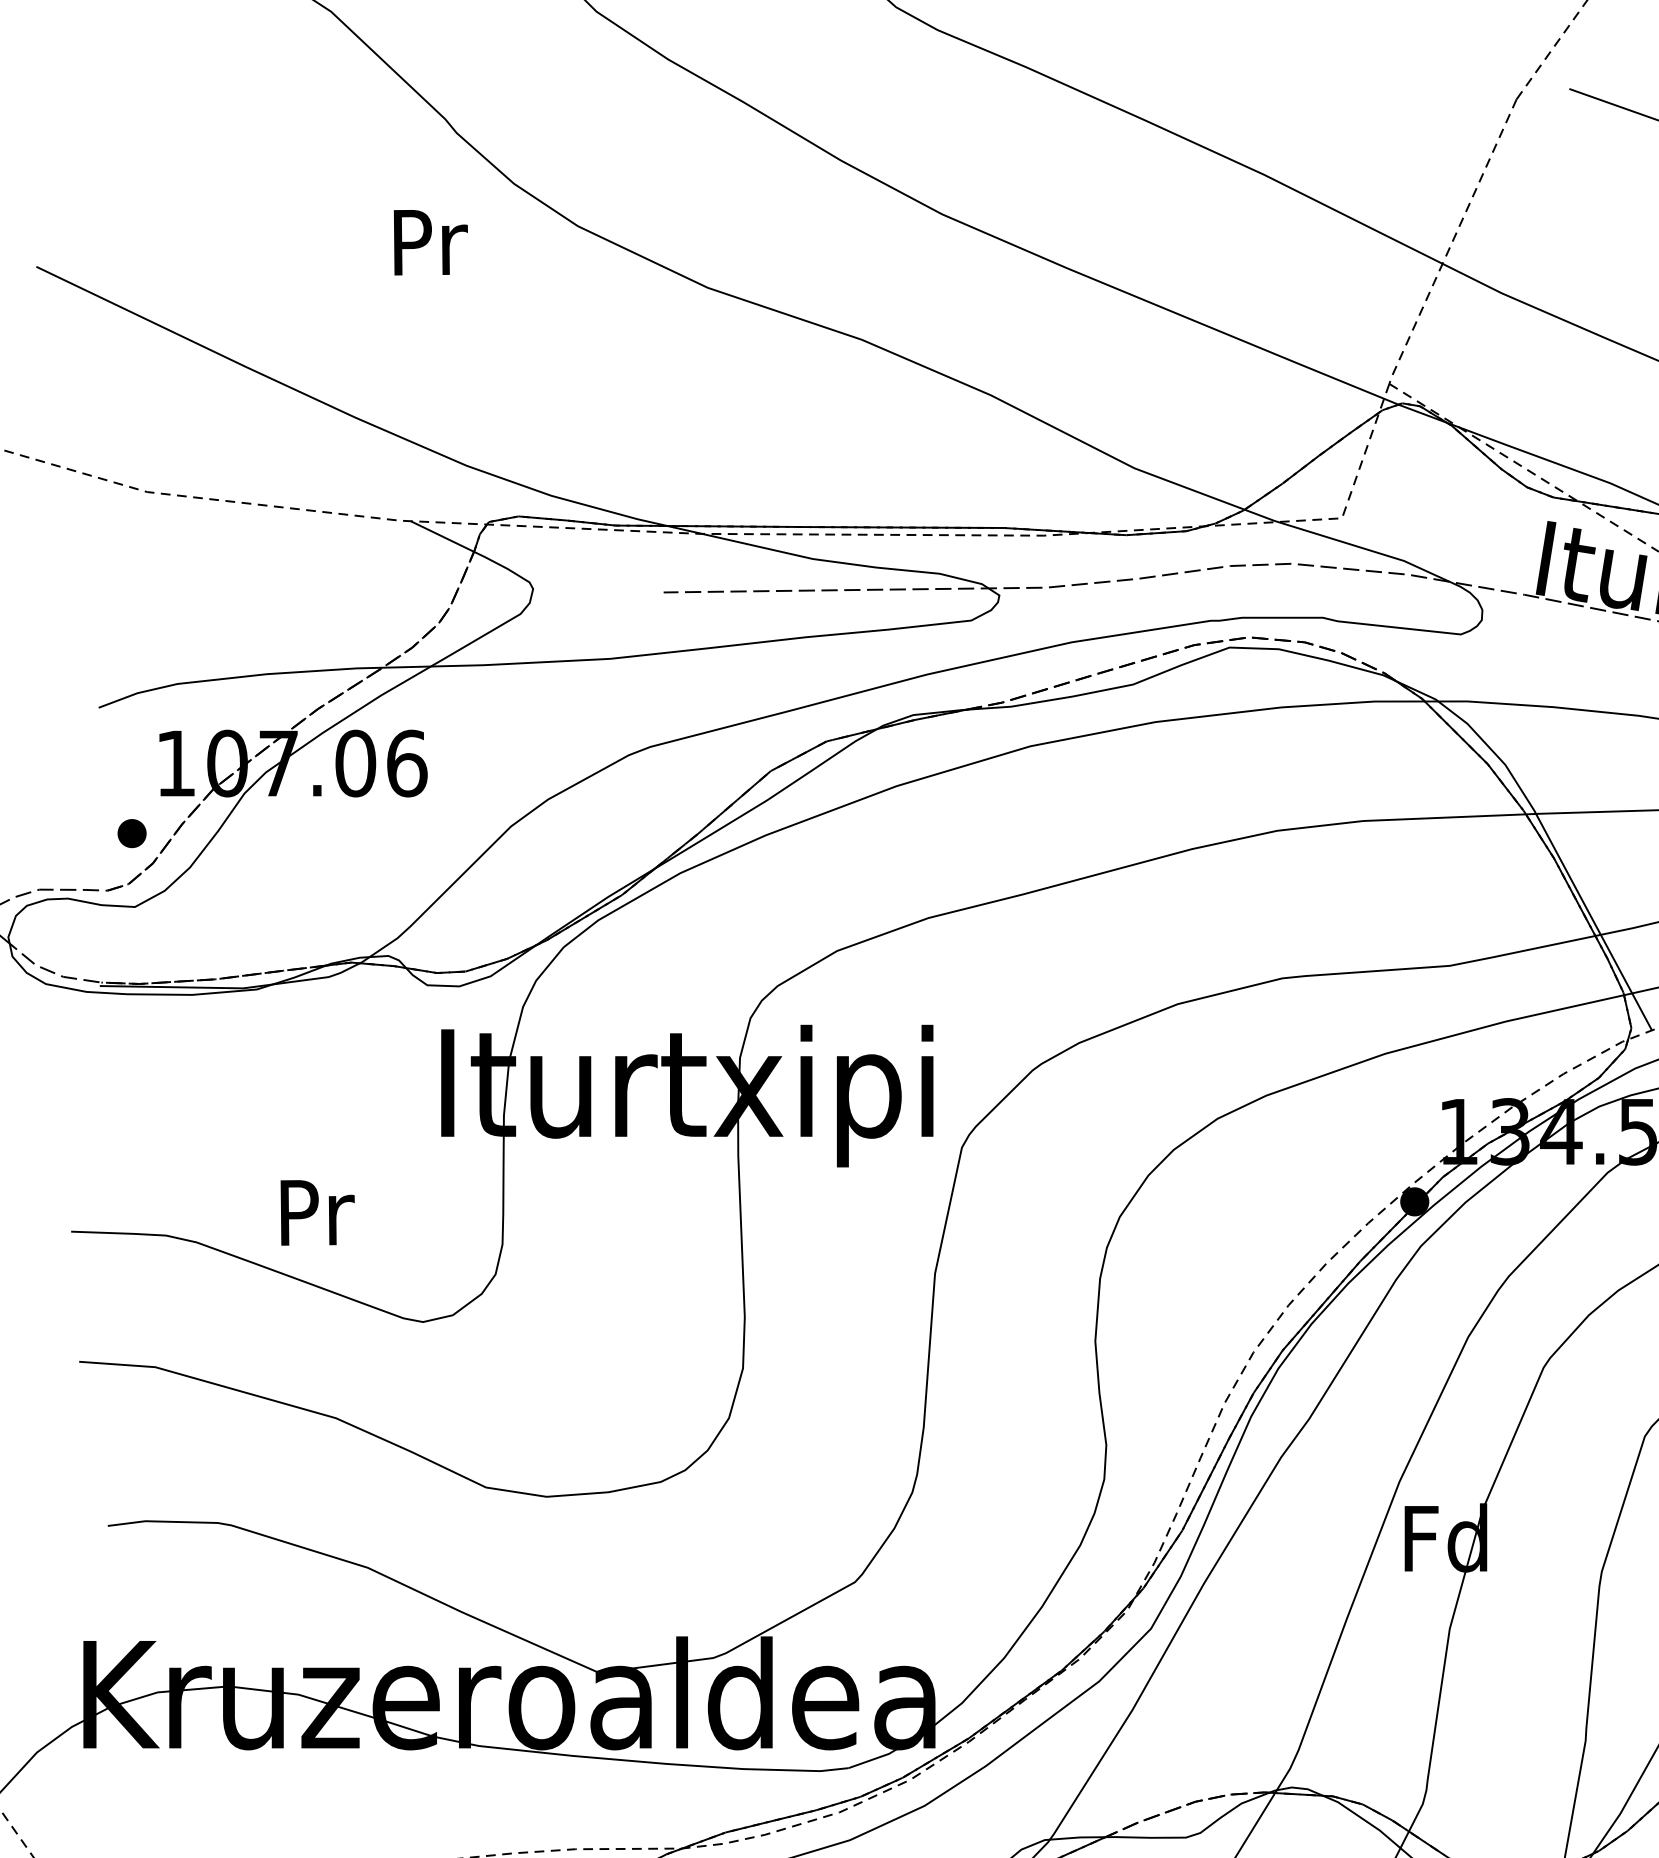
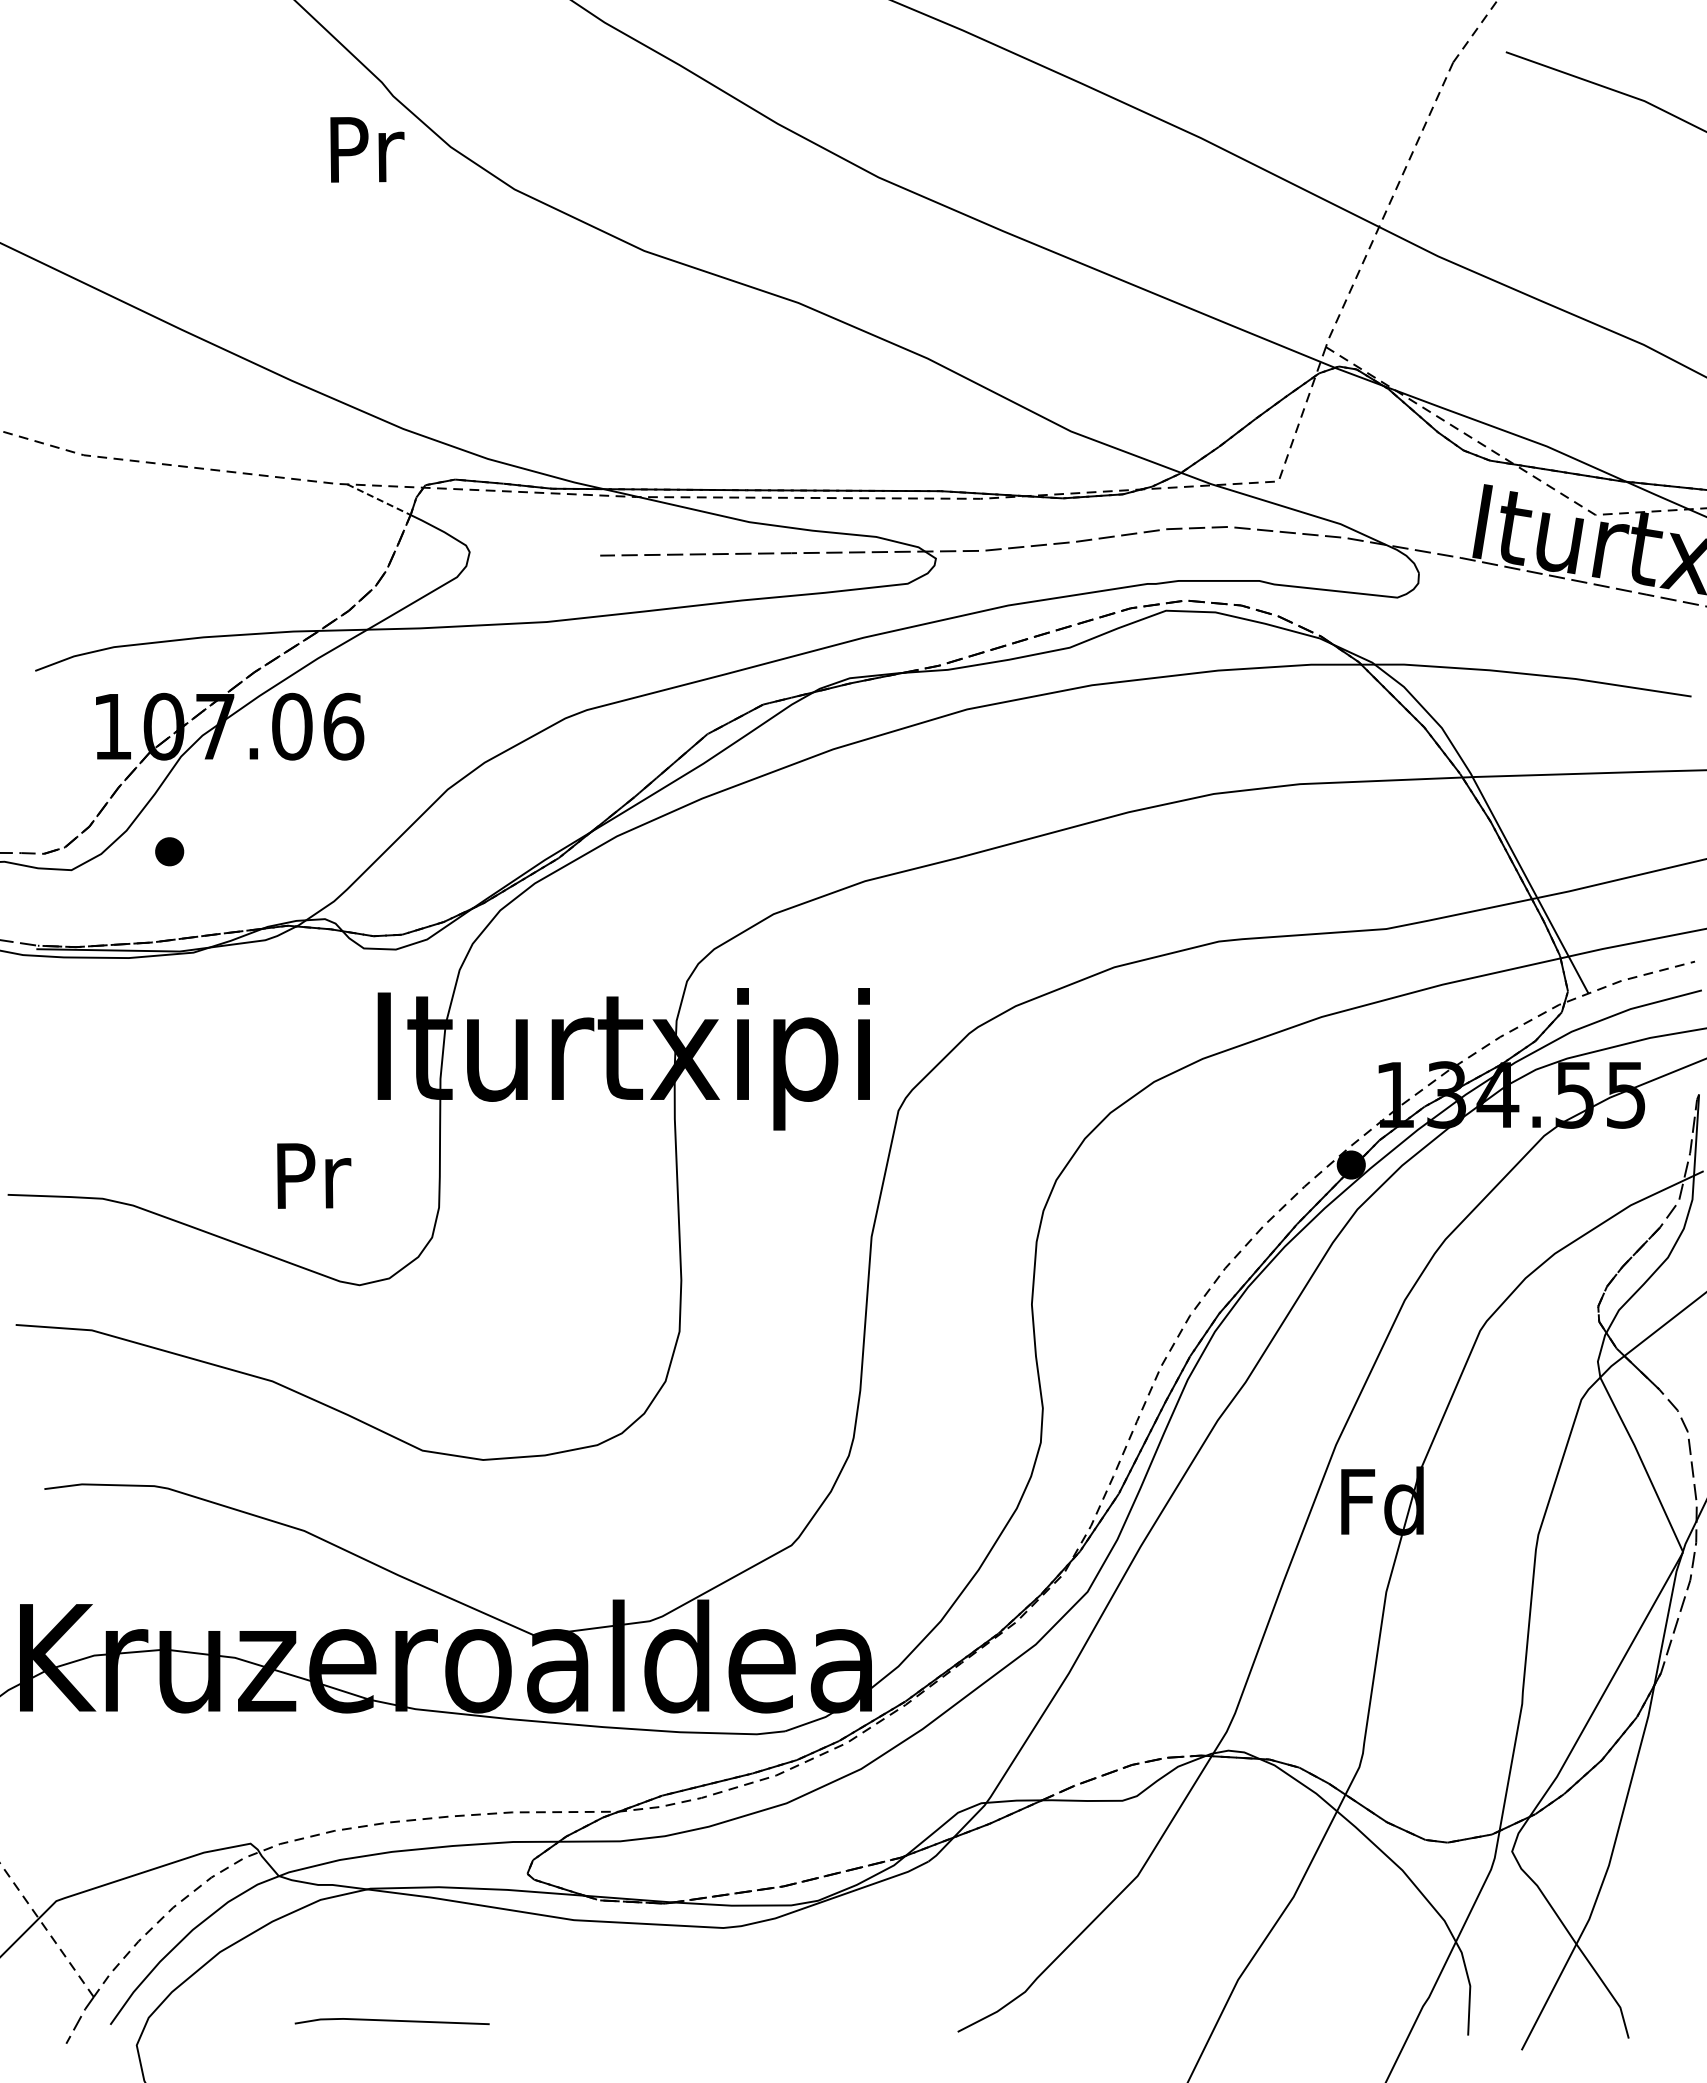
text: (430, 242) -> (367, 149), moved
line: (442, 536) -> (379, 499), solid -> dashed
part: (131, 833) -> (169, 851), moved
text: (317, 1212) -> (314, 1175), moved

